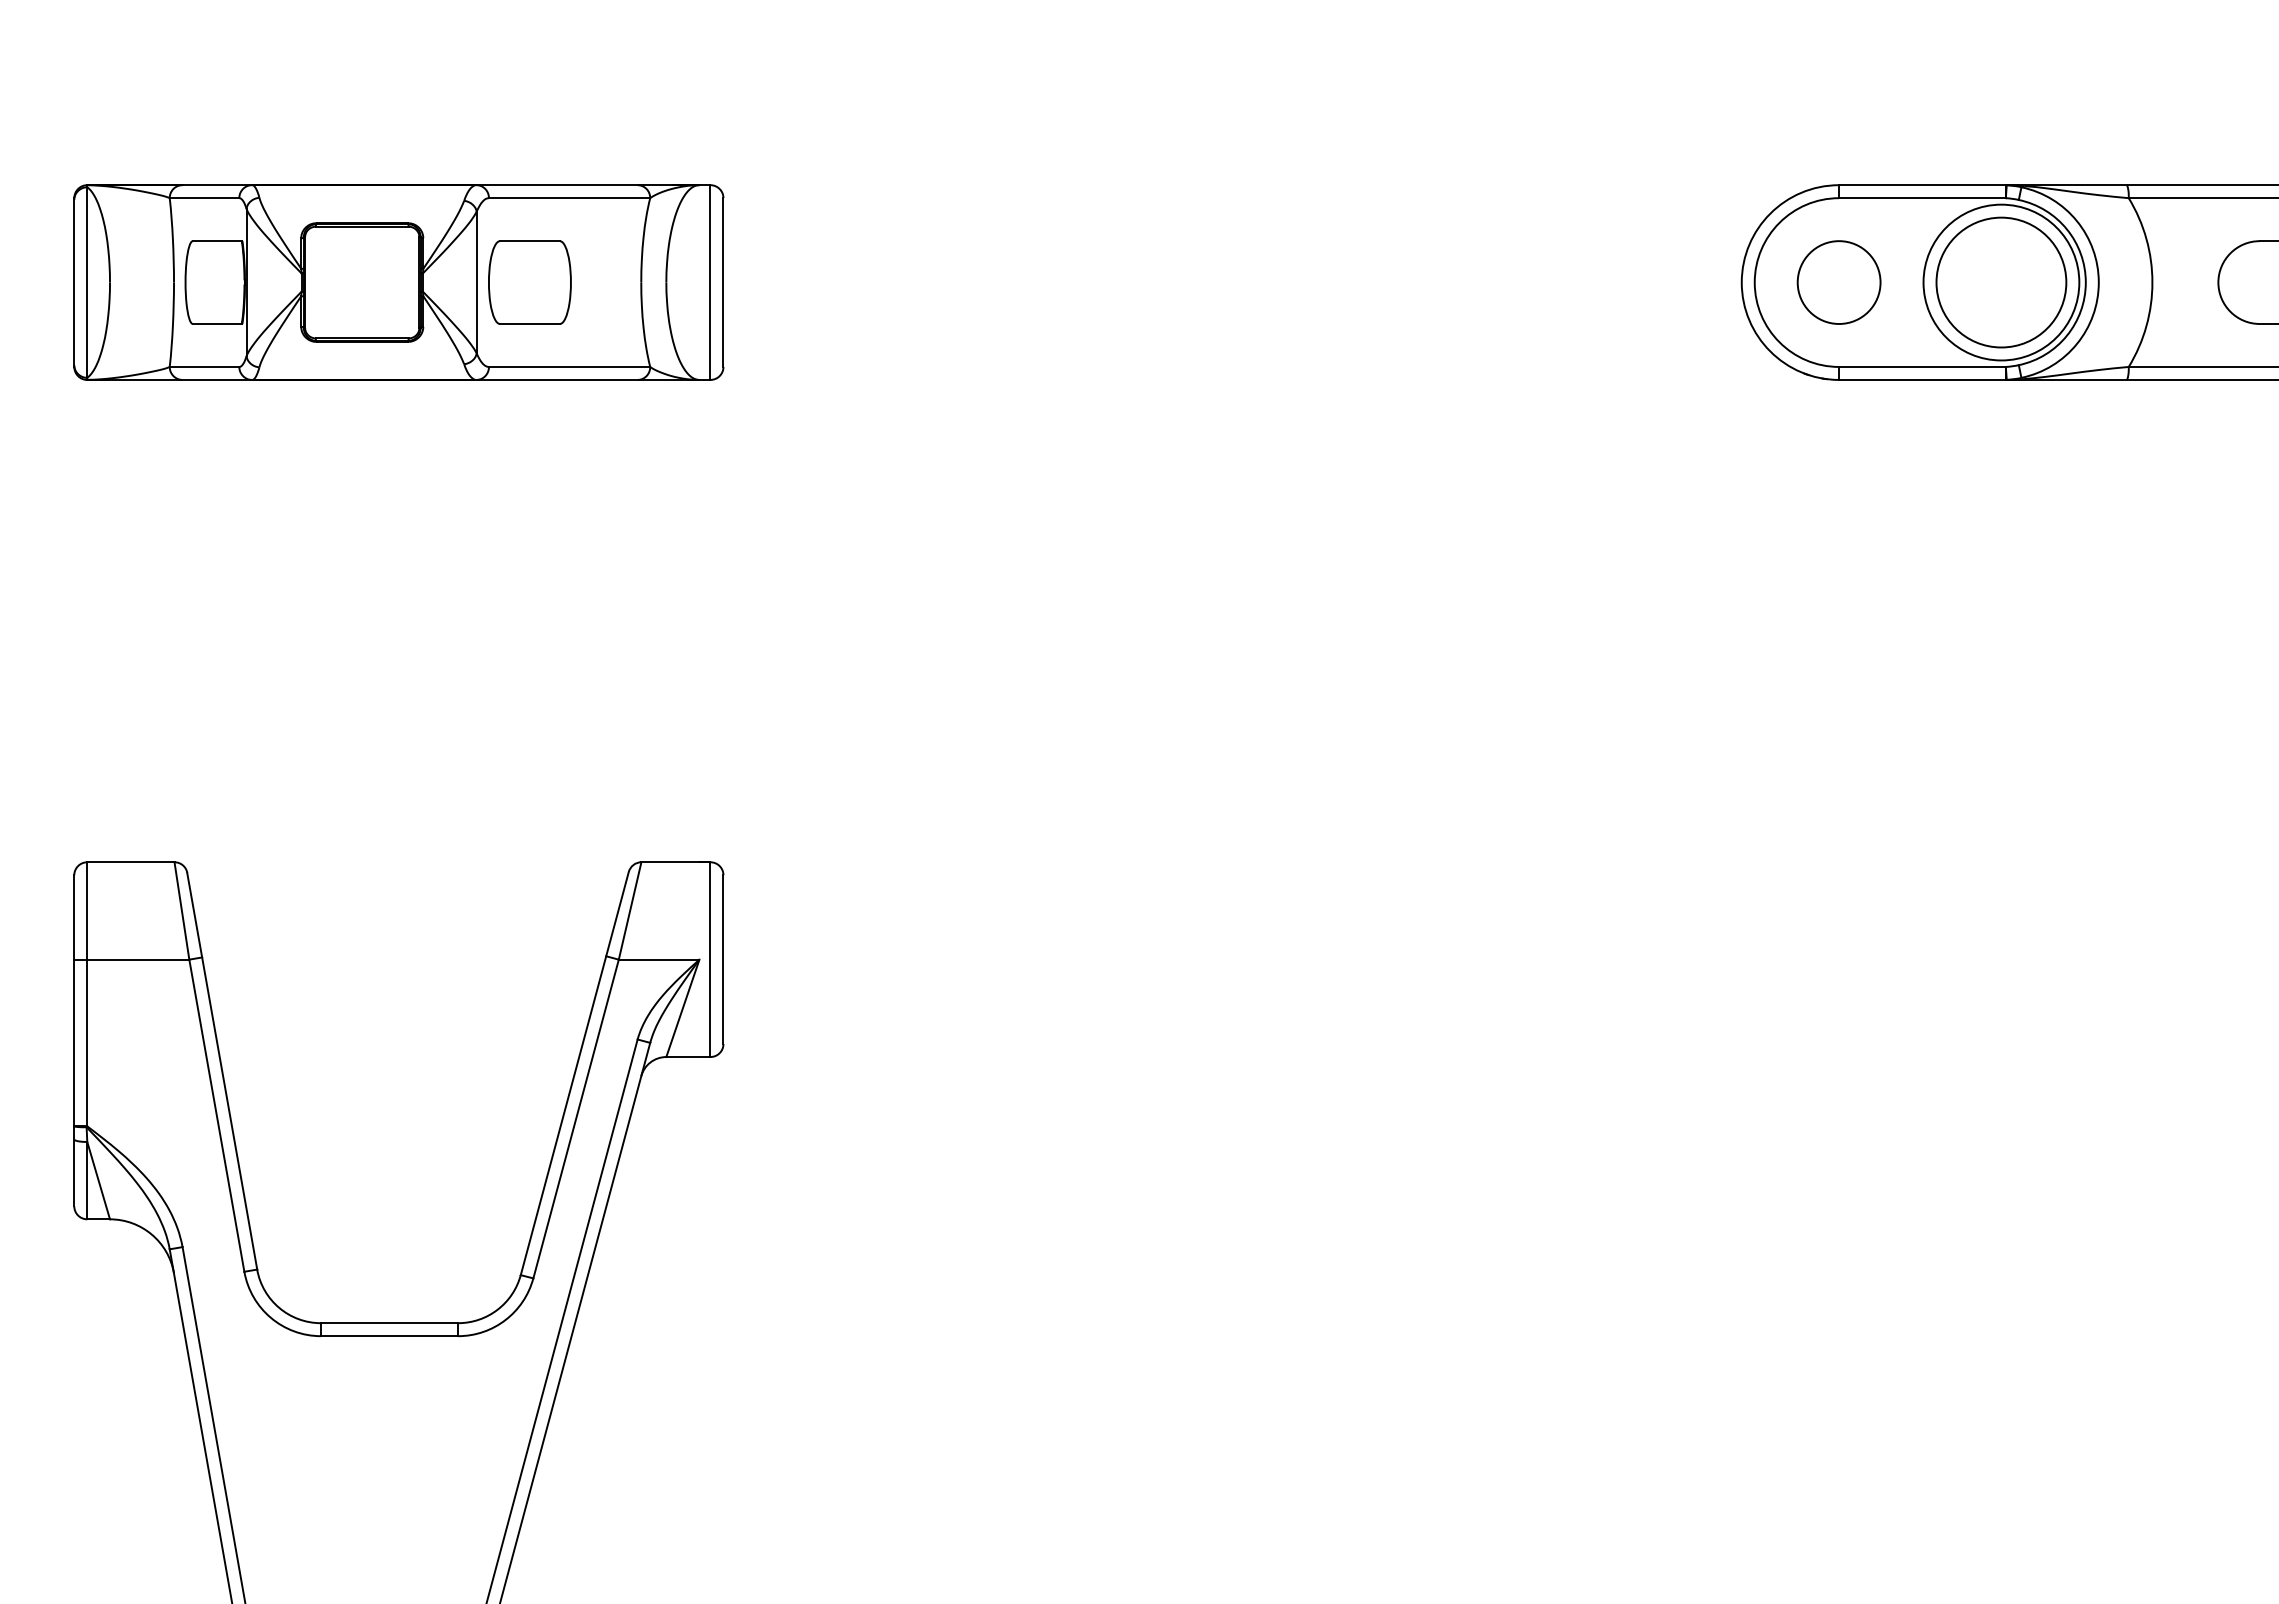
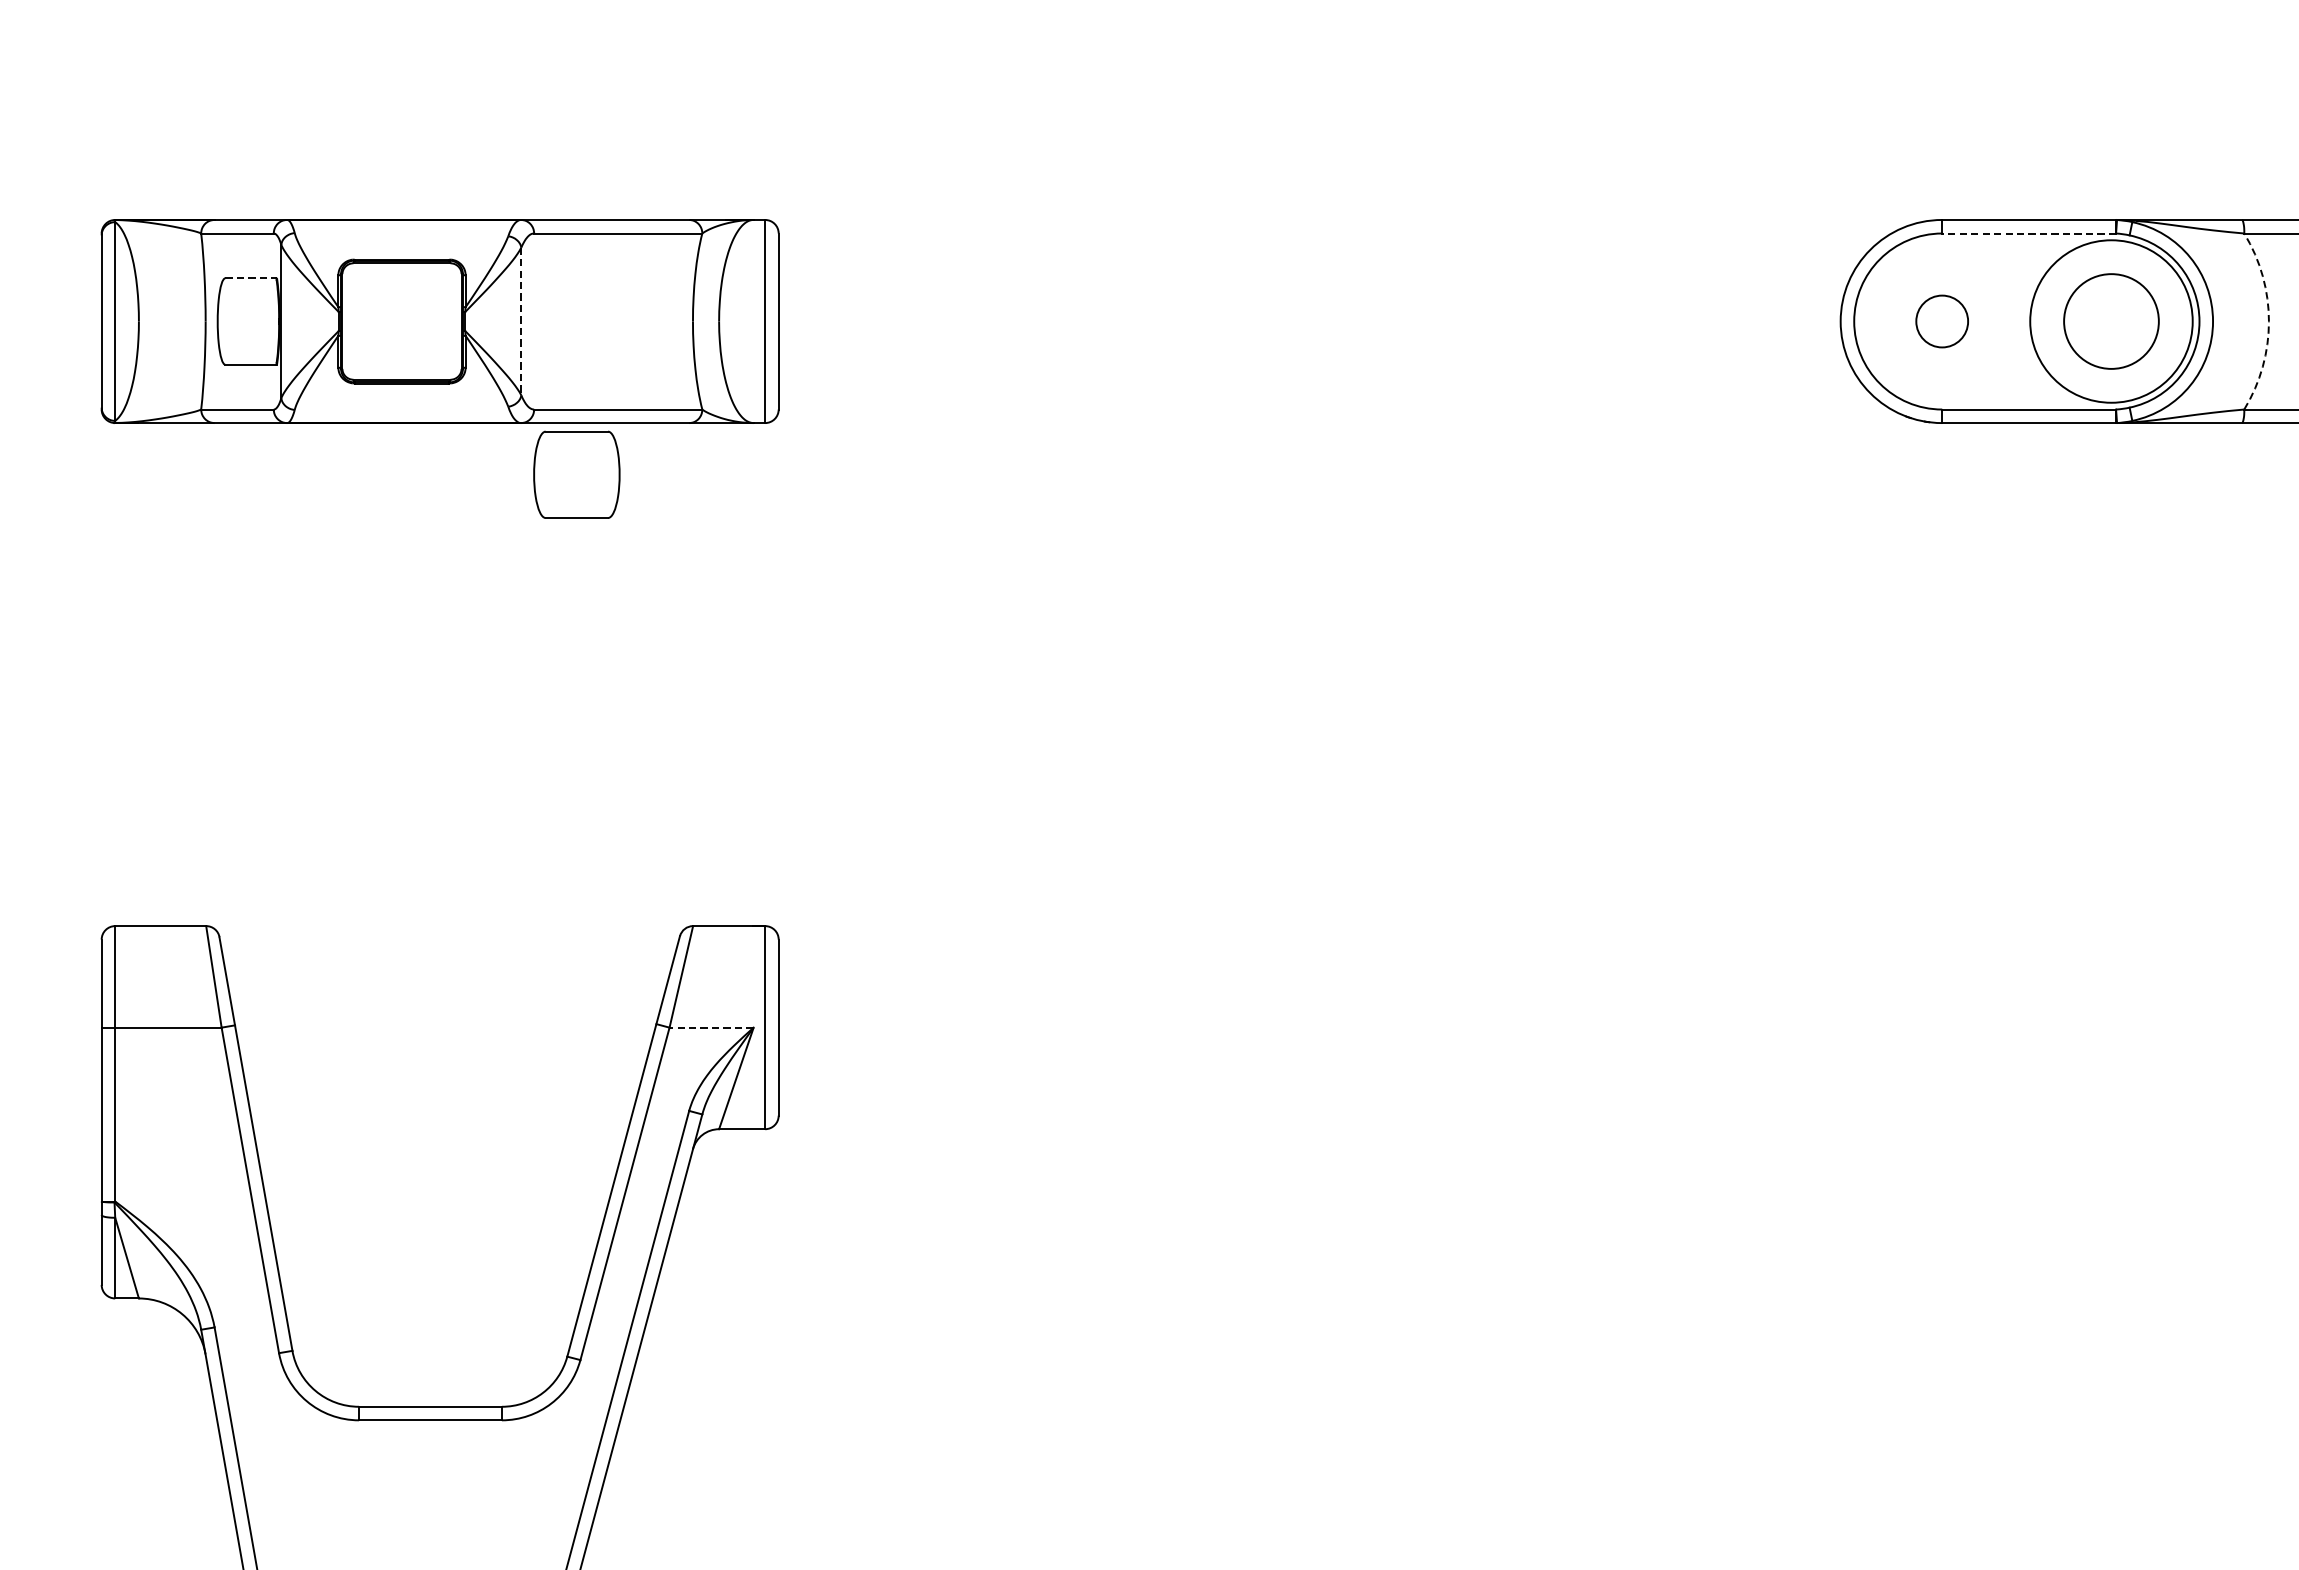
line: (1921, 198) -> (2028, 233), solid -> dashed
line: (217, 241) -> (251, 278), solid -> dashed
line: (476, 282) -> (521, 321), solid -> dashed
part: (529, 282) -> (576, 474), moved
circle: (1838, 282) -> (1941, 321), size x0.6
circle: (2001, 282) -> (2111, 321), size x0.7
arc: (2152, 282) -> (2269, 321), solid -> dashed
line: (658, 959) -> (710, 1027), solid -> dashed

